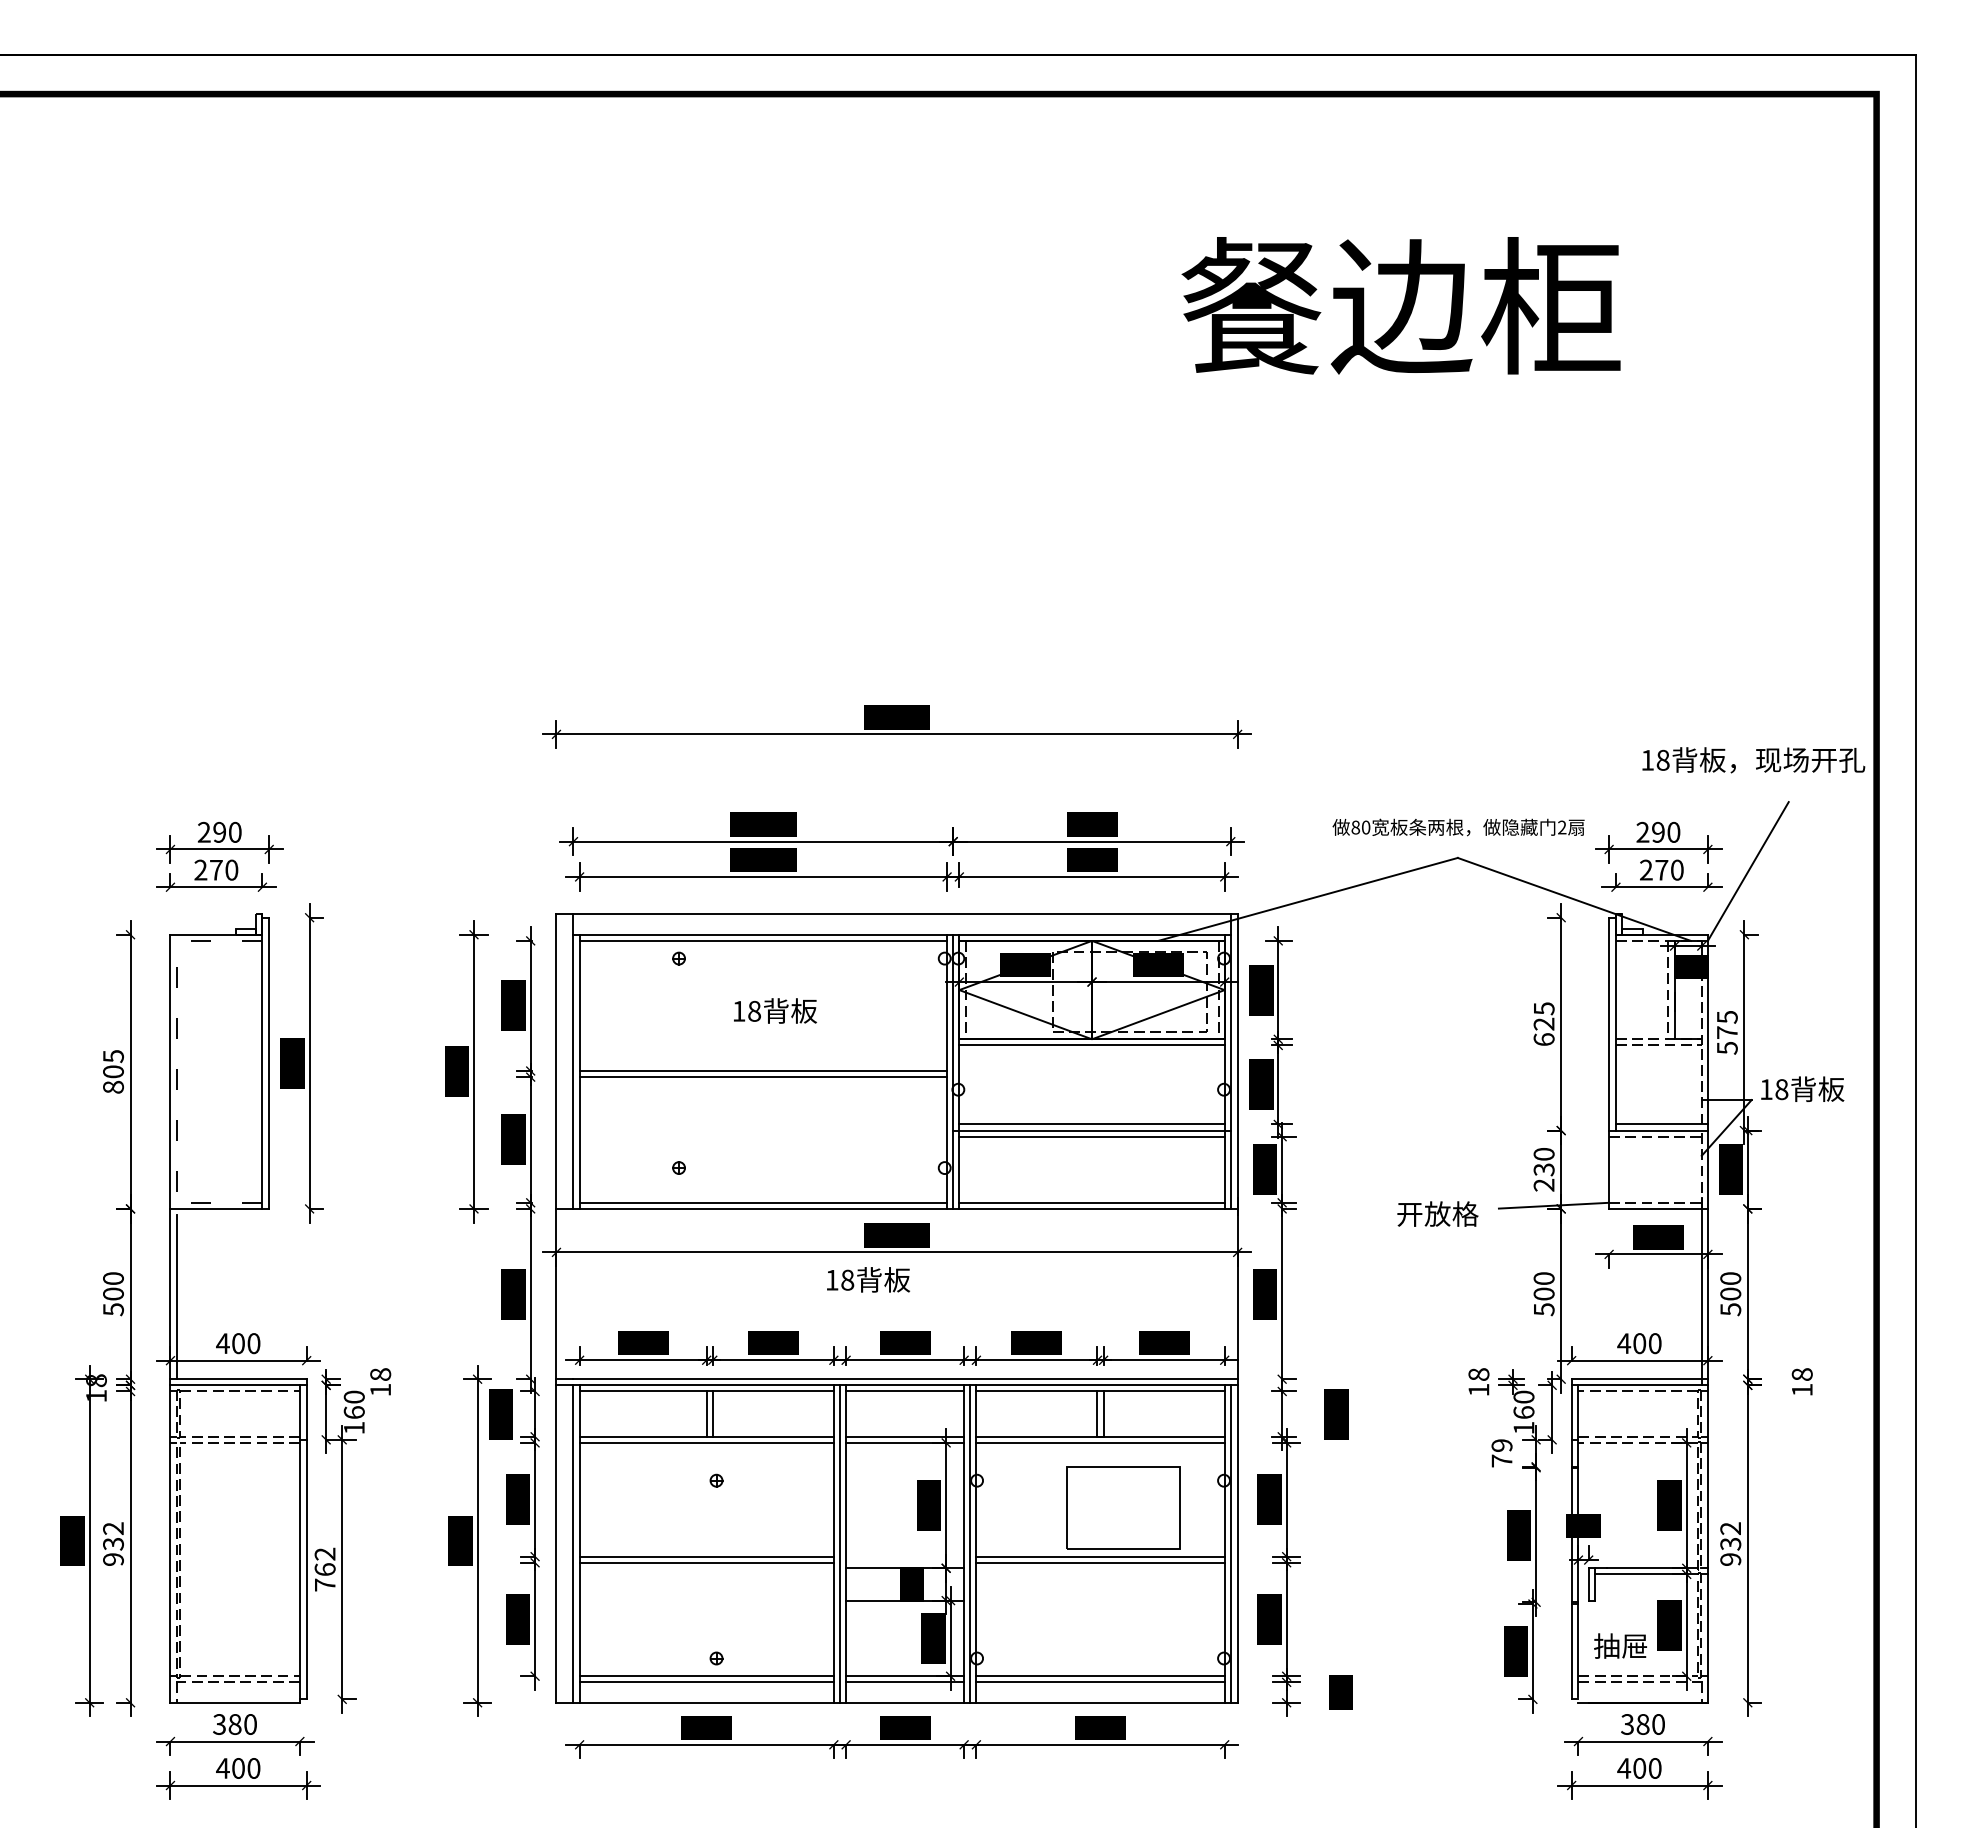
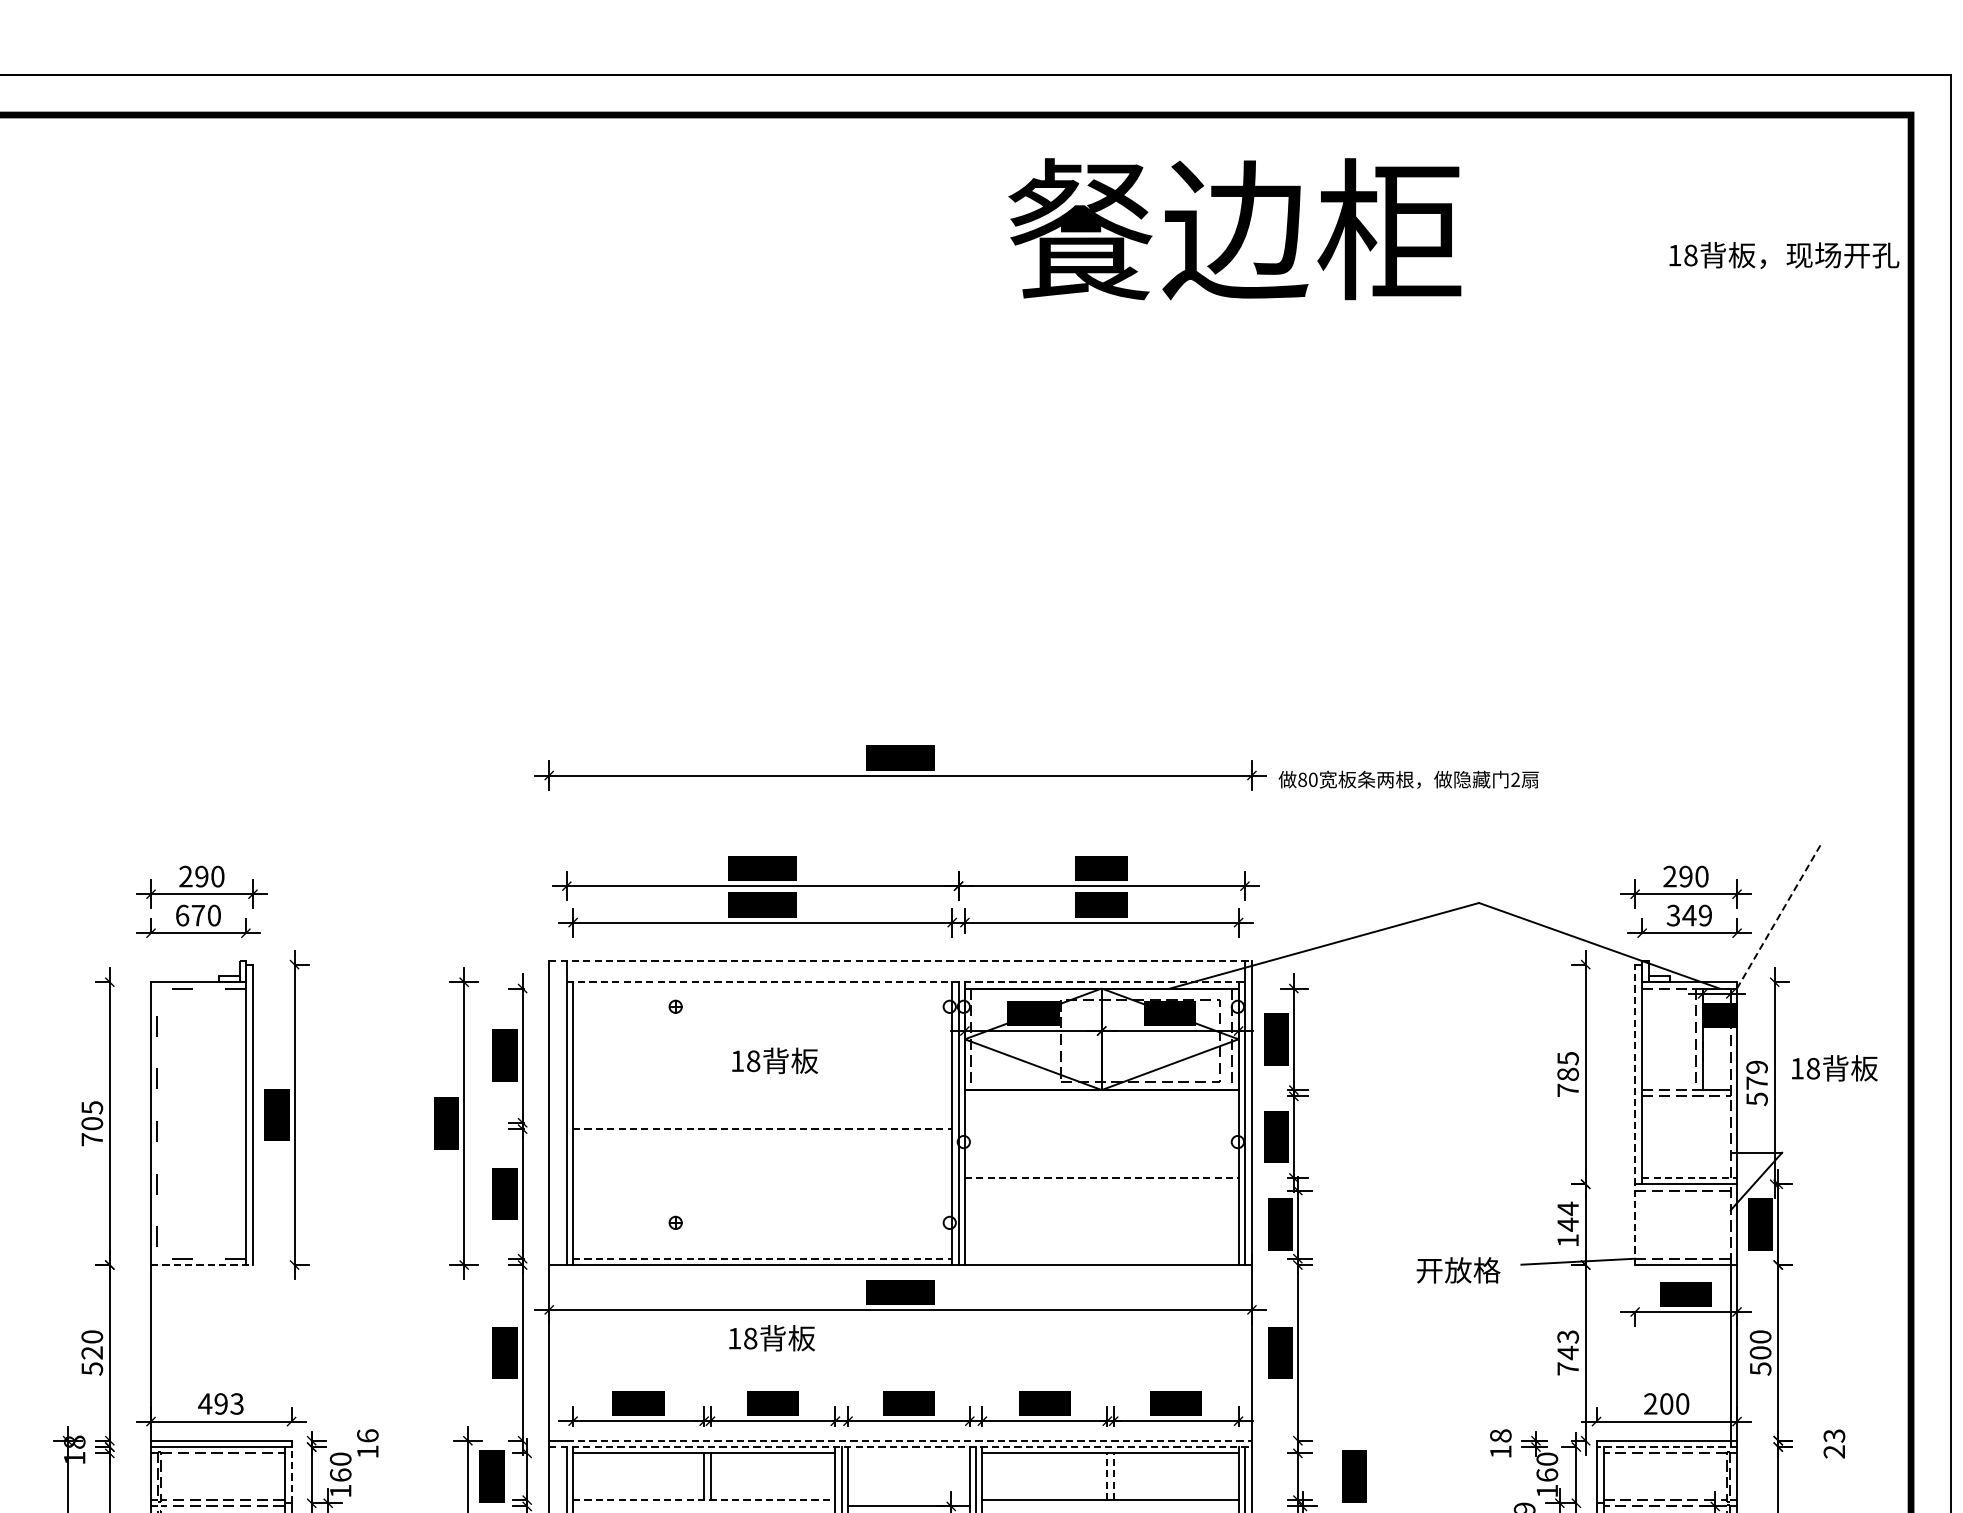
text: (1400, 305) -> (1234, 228), moved
text: (1753, 760) -> (1784, 255), moved
text: (1458, 827) -> (1408, 779), moved
text: (200, 869) -> (182, 914), 270 -> 670
text: (1661, 869) -> (1689, 914), 270 -> 349
line: (1748, 871) -> (1778, 916), solid -> dashed
line: (897, 914) -> (901, 961), solid -> dashed
line: (902, 934) -> (906, 981), solid -> dashed
line: (763, 940) -> (762, 988), removed
text: (1726, 1017) -> (1756, 1067), 575 -> 579
text: (1543, 1031) -> (1567, 1082), 625 -> 785
line: (1091, 1045) -> (1101, 1096), removed
line: (1609, 1063) -> (1635, 1115), solid -> dashed
line: (763, 1070) -> (762, 1122), removed
line: (763, 1077) -> (762, 1129), solid -> dashed
text: (113, 1086) -> (92, 1138), 805 -> 705
text: (1802, 1088) -> (1834, 1067), moved
line: (1092, 1124) -> (1102, 1177), solid -> dashed
line: (1661, 1124) -> (1689, 1177), solid -> dashed
line: (1091, 1130) -> (1101, 1184), removed
line: (1091, 1136) -> (1101, 1190), removed
text: (1543, 1169) -> (1567, 1224), 230 -> 144
line: (763, 1202) -> (762, 1258), solid -> dashed
line: (1091, 1202) -> (1101, 1258), removed
line: (220, 1208) -> (202, 1264), solid -> dashed
text: (868, 1279) -> (772, 1337), moved
text: (113, 1293) -> (92, 1352), 500 -> 520
text: (1543, 1294) -> (1567, 1353), 500 -> 743
line: (176, 1297) -> (157, 1356), removed
text: (246, 1343) -> (229, 1403), 400 -> 493
text: (1624, 1343) -> (1651, 1403), 400 -> 200
text: (380, 1374) -> (367, 1435), 18 -> 16
line: (906, 1379) -> (910, 1441), solid -> dashed
text: (1801, 1382) -> (1833, 1444), 18 -> 23
line: (897, 1385) -> (901, 1447), solid -> dashed
line: (1639, 1385) -> (1666, 1447), solid -> dashed
line: (905, 1391) -> (909, 1453), removed
line: (306, 1412) -> (291, 1475), solid -> dashed
line: (1097, 1414) -> (1107, 1477), solid -> dashed
line: (1103, 1414) -> (1113, 1477), solid -> dashed
line: (707, 1436) -> (705, 1499), solid -> dashed
line: (905, 1436) -> (909, 1499), removed
line: (706, 1442) -> (704, 1506), removed
line: (1100, 1442) -> (1110, 1506), removed

